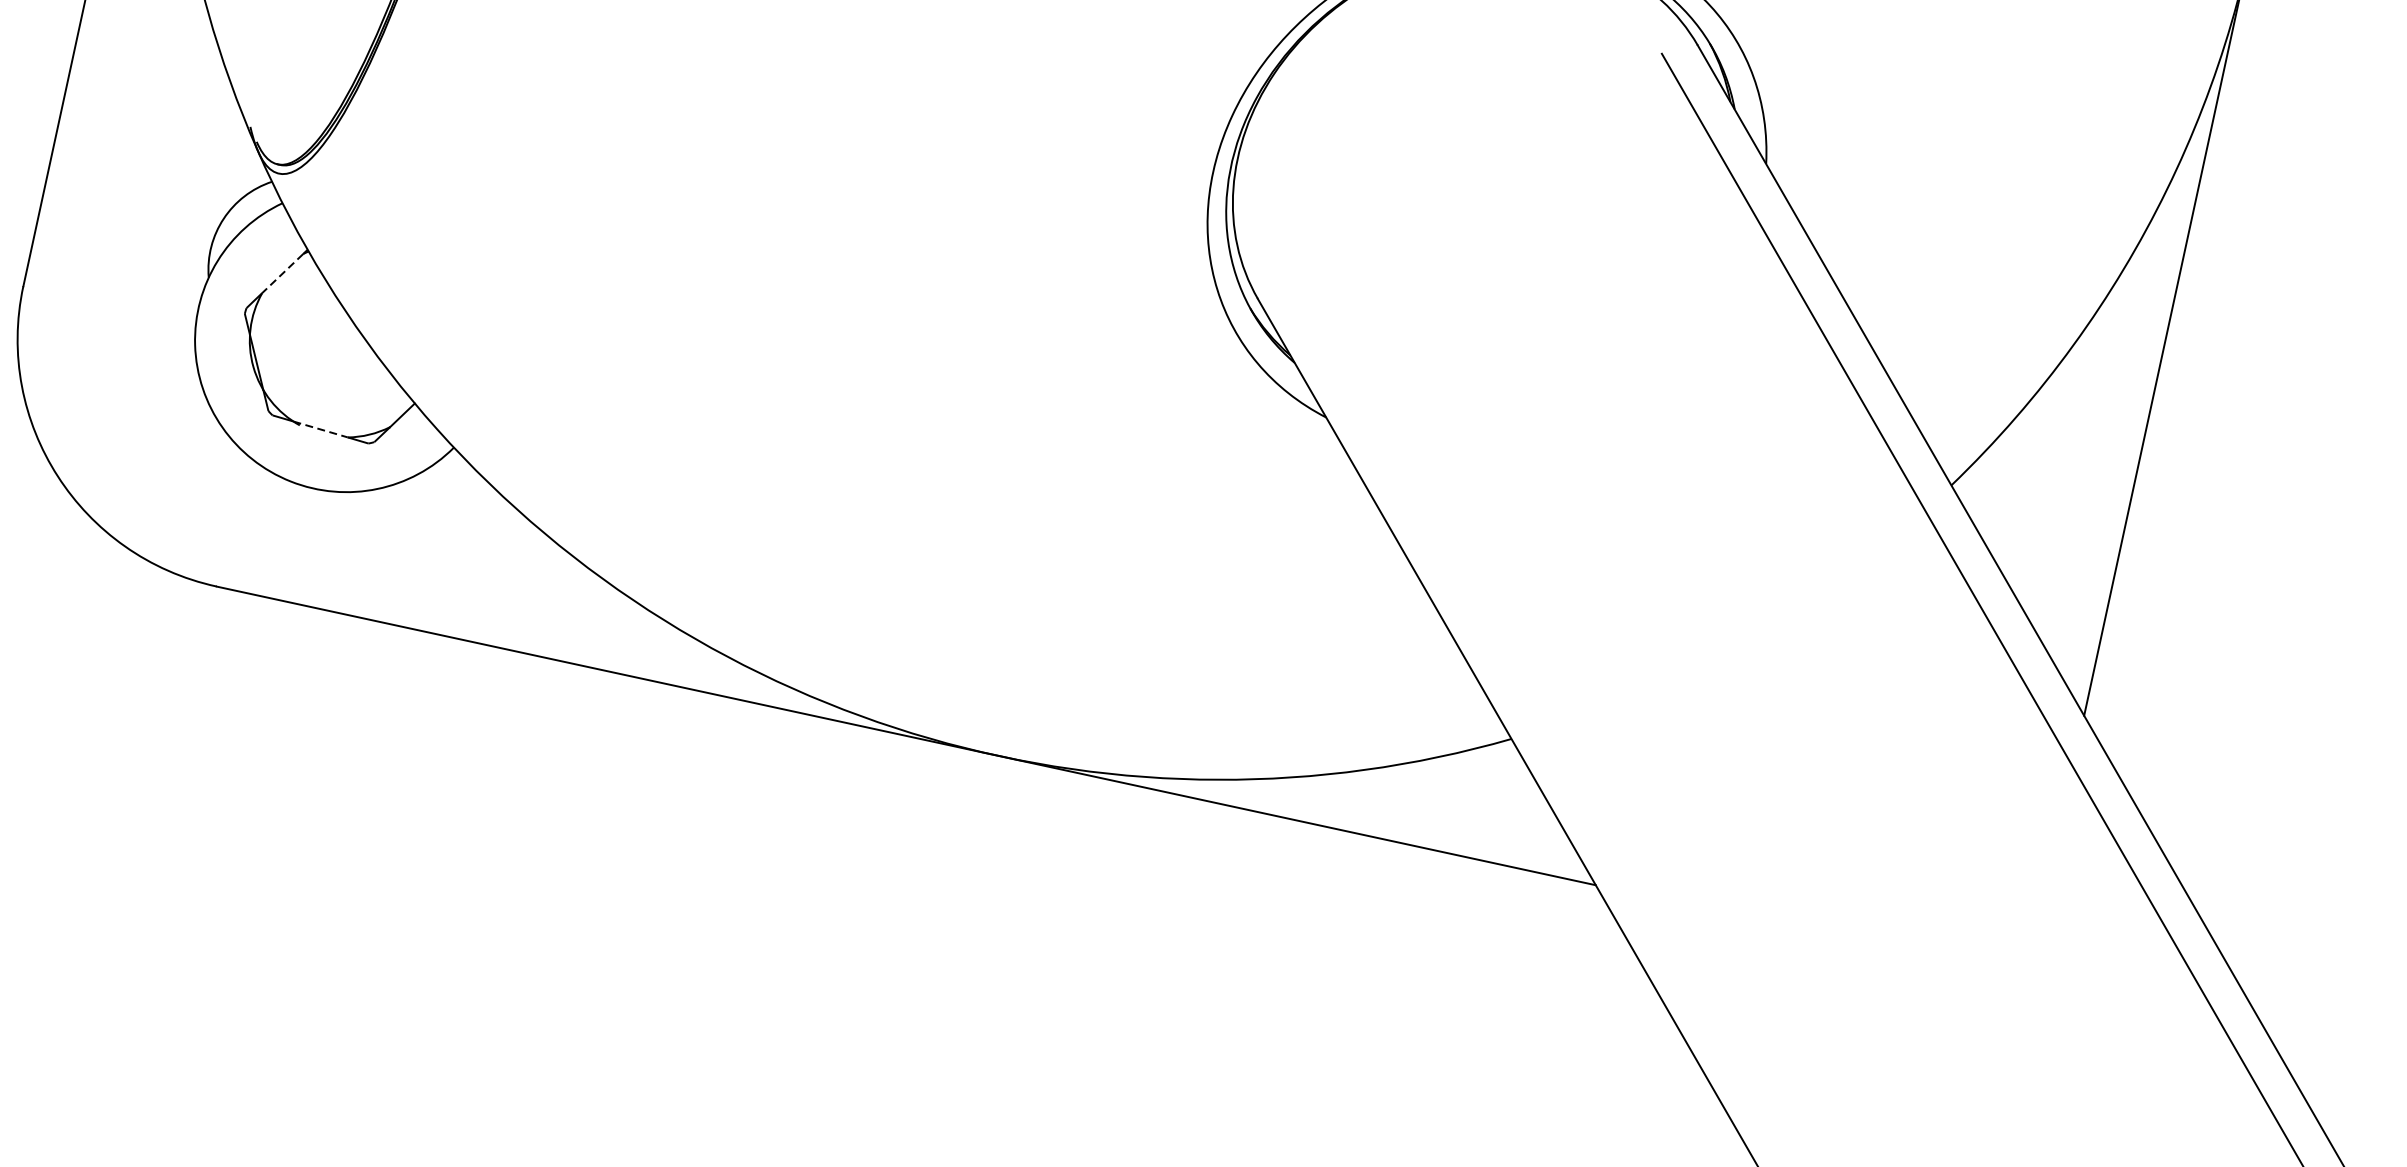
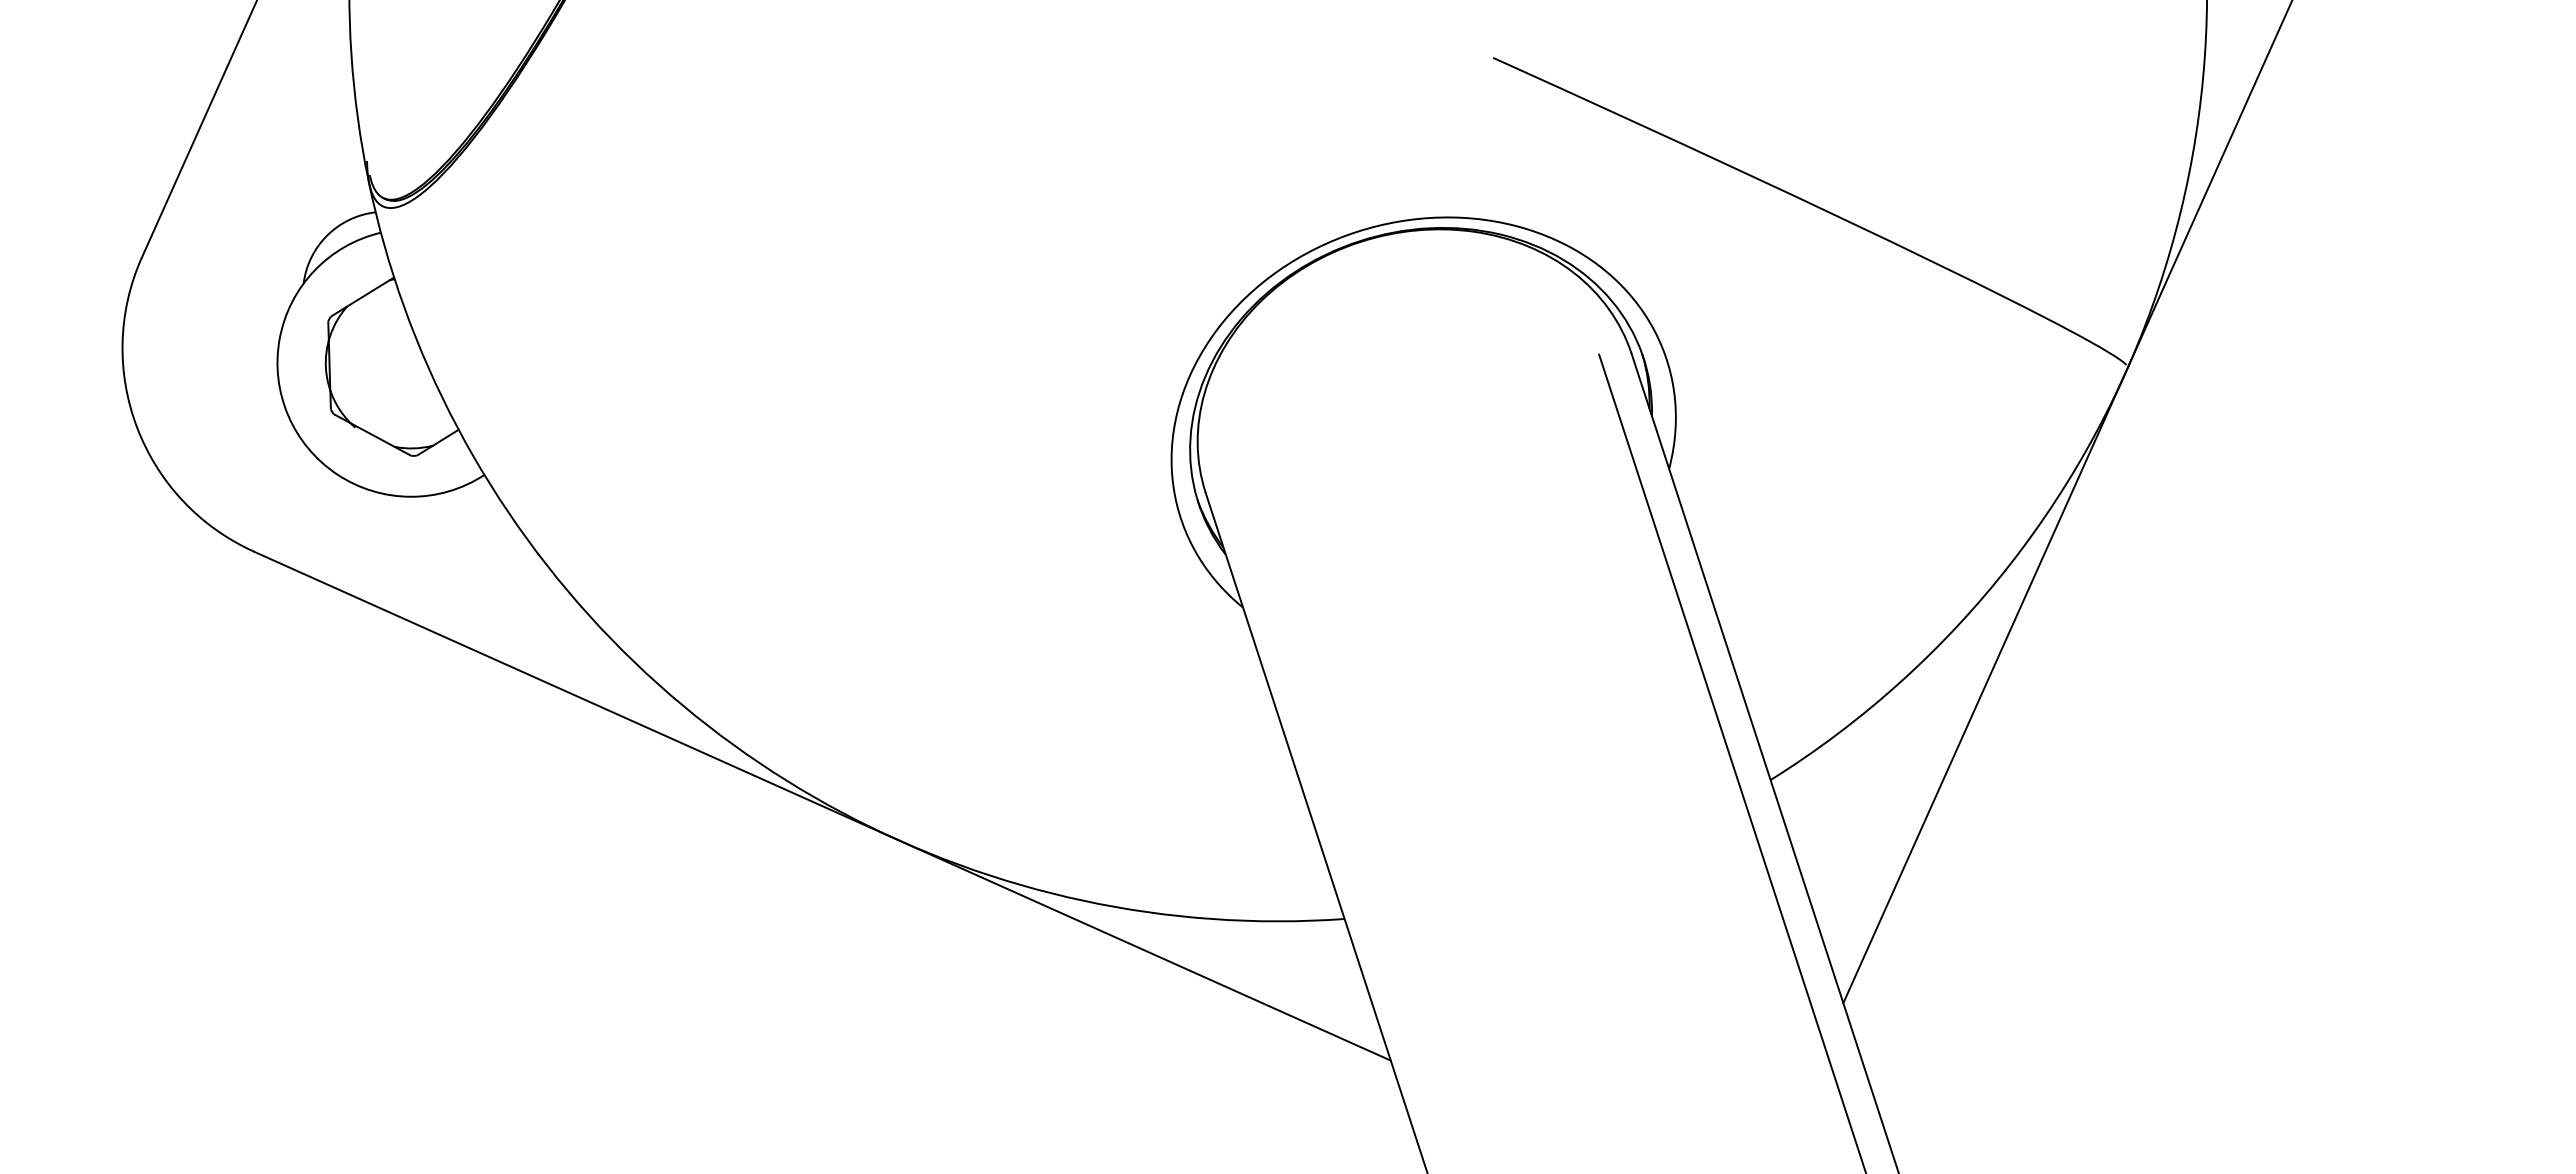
line: (282, 273) -> (368, 293), dashed -> solid
line: (320, 430) -> (372, 435), dashed -> solid

